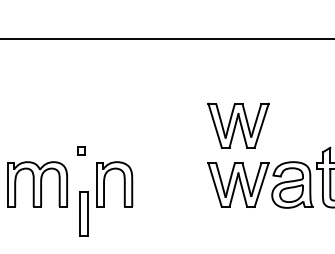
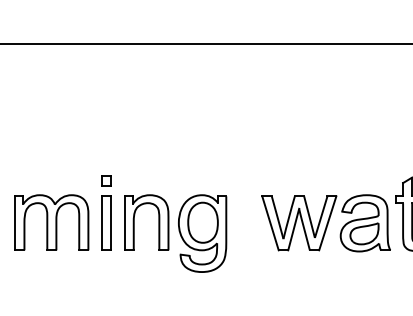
part: (238, 125) -> (299, 150), removed
part: (159, 193) -> (202, 233), added
part: (84, 213) -> (106, 222), moved

